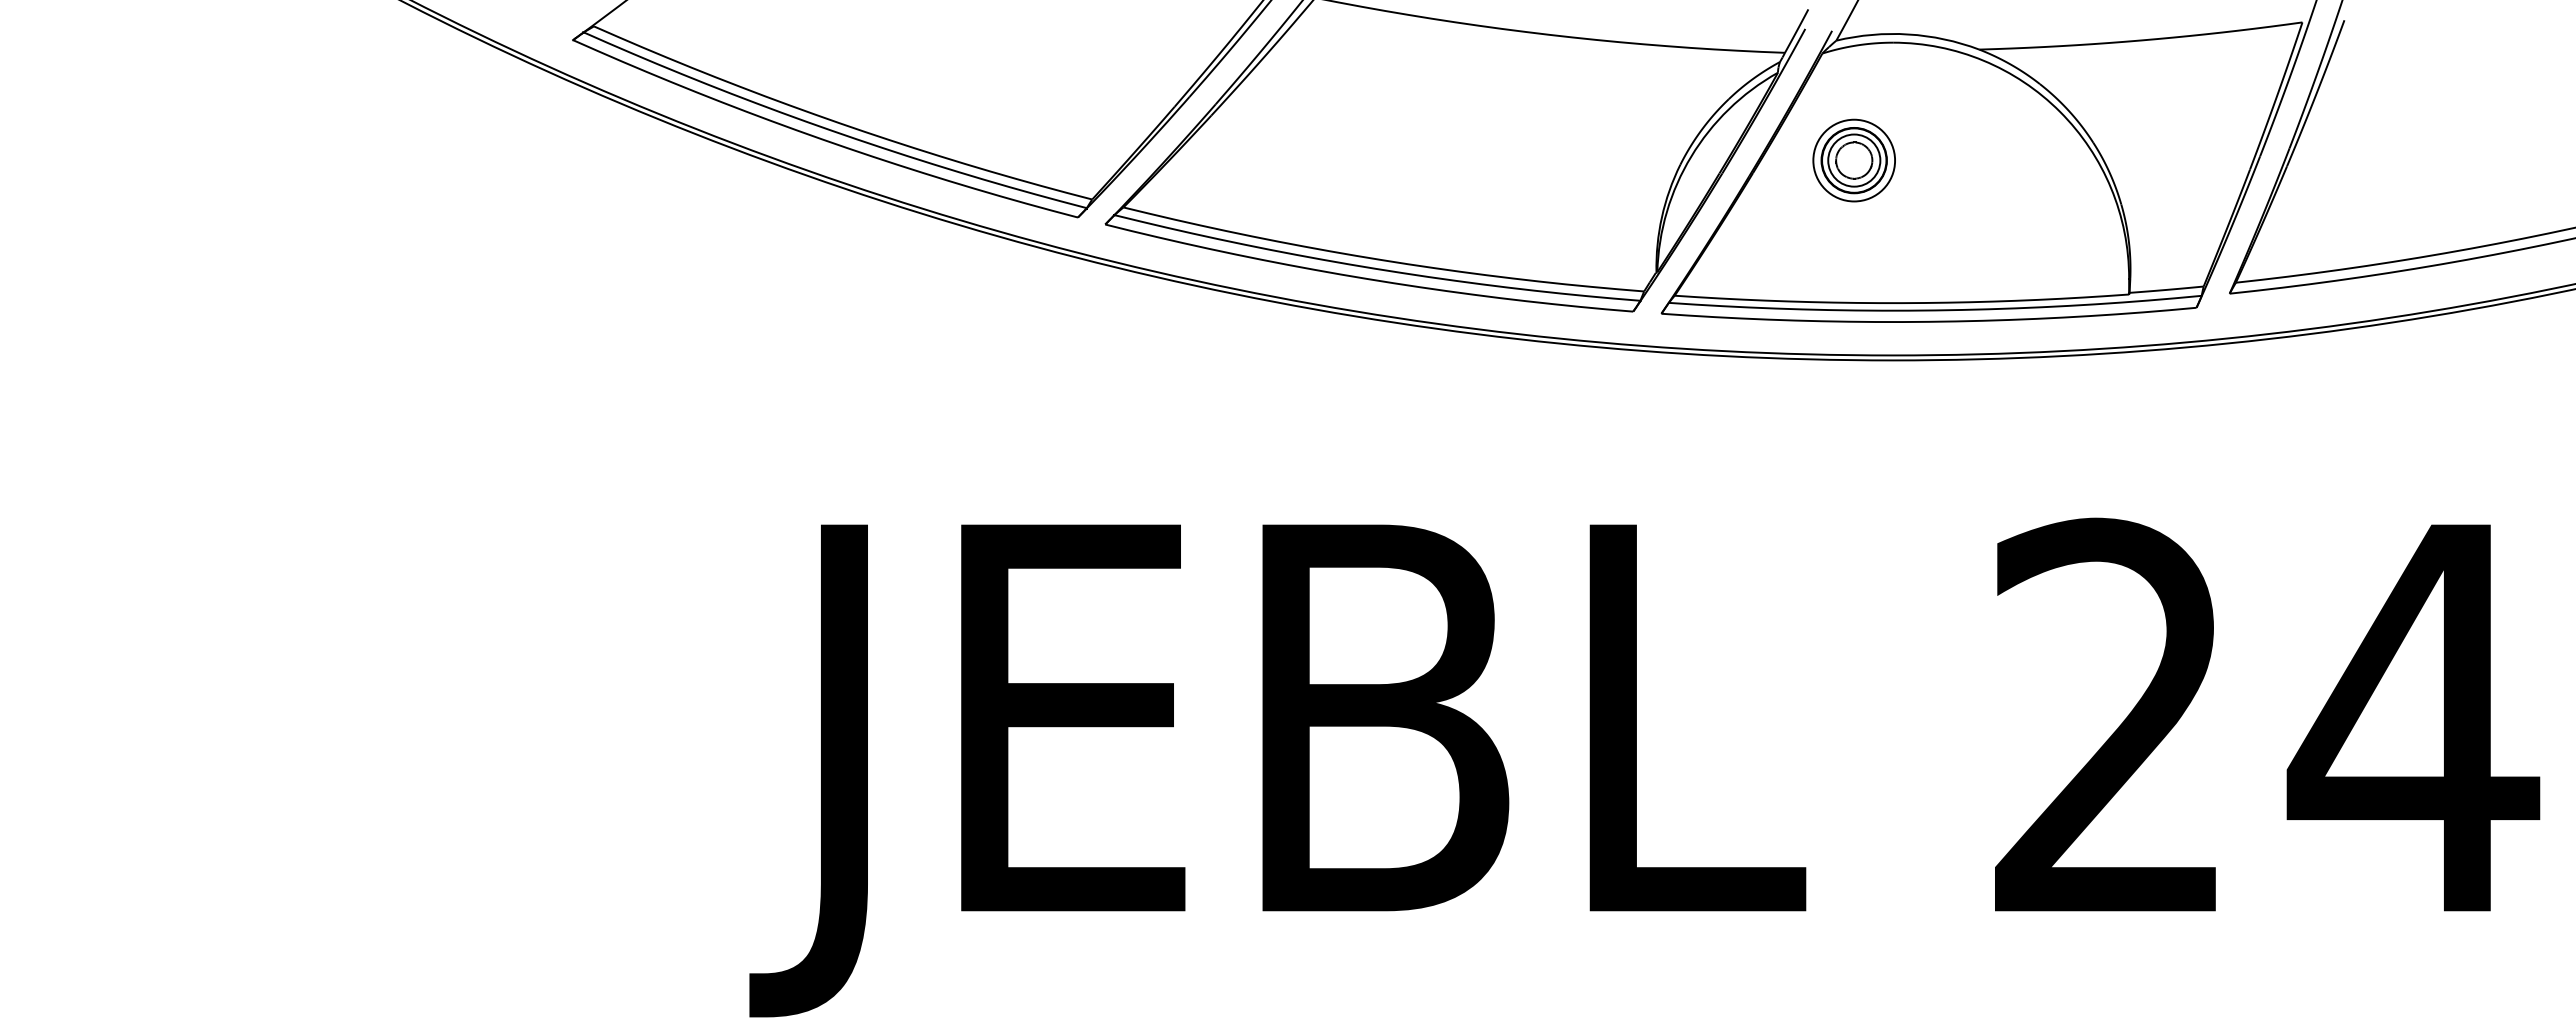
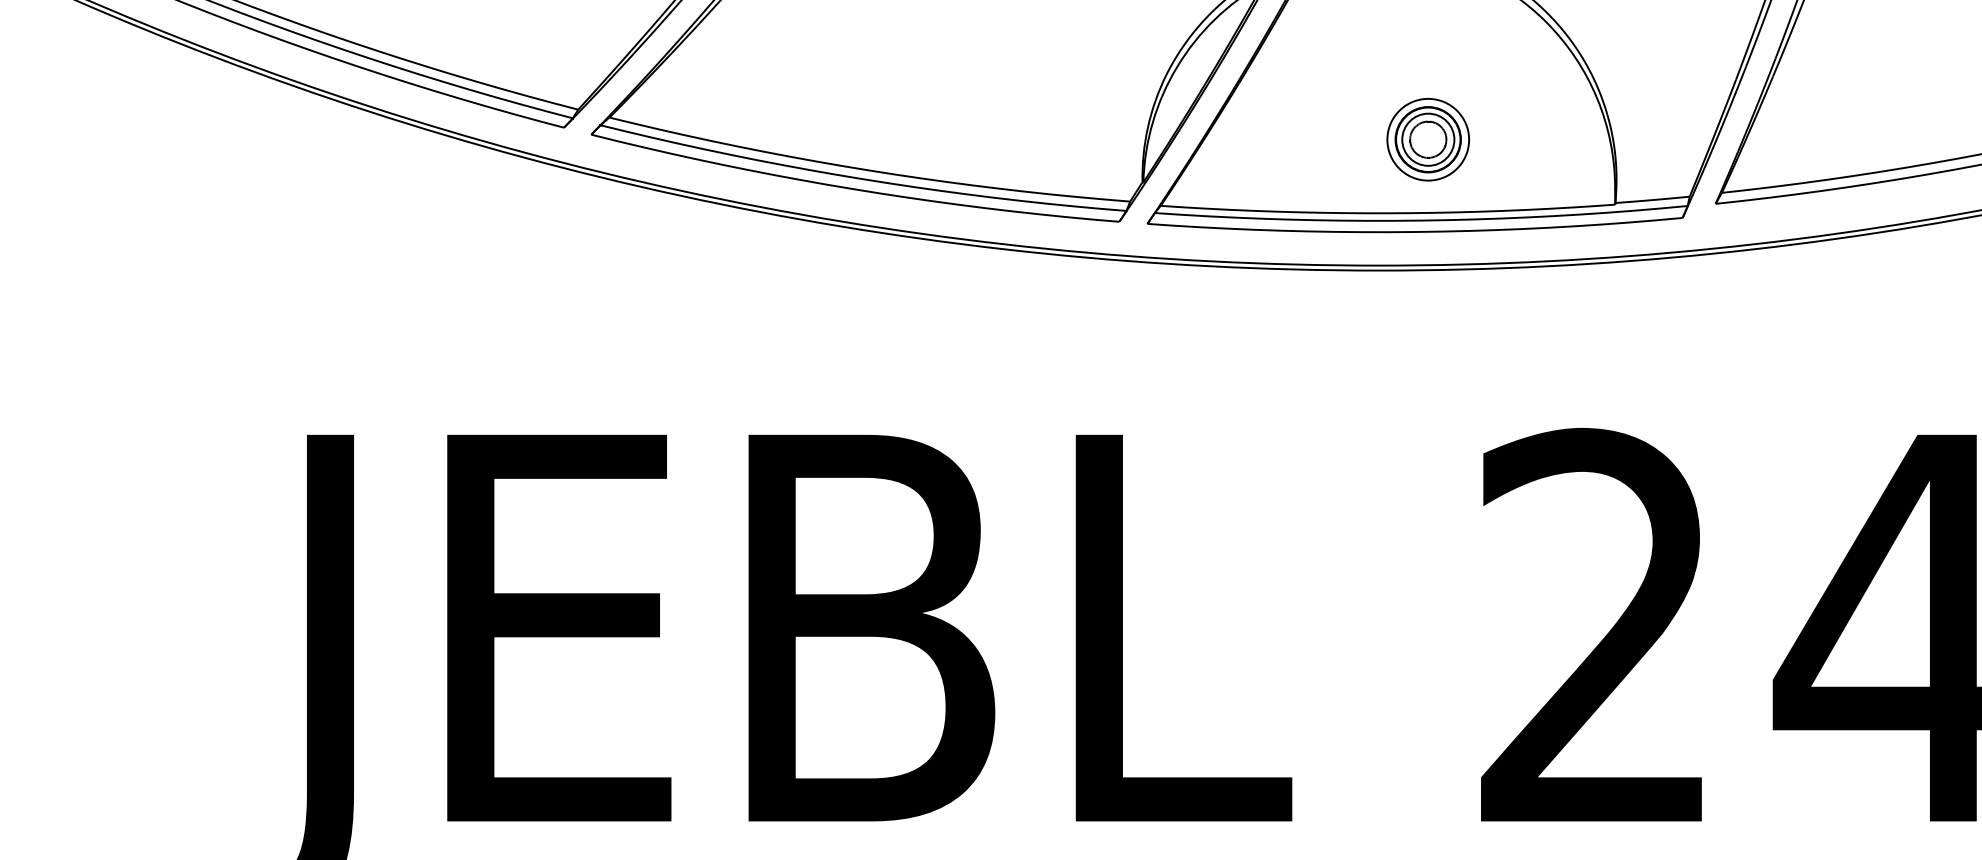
part: (1853, 160) -> (1427, 139), moved

